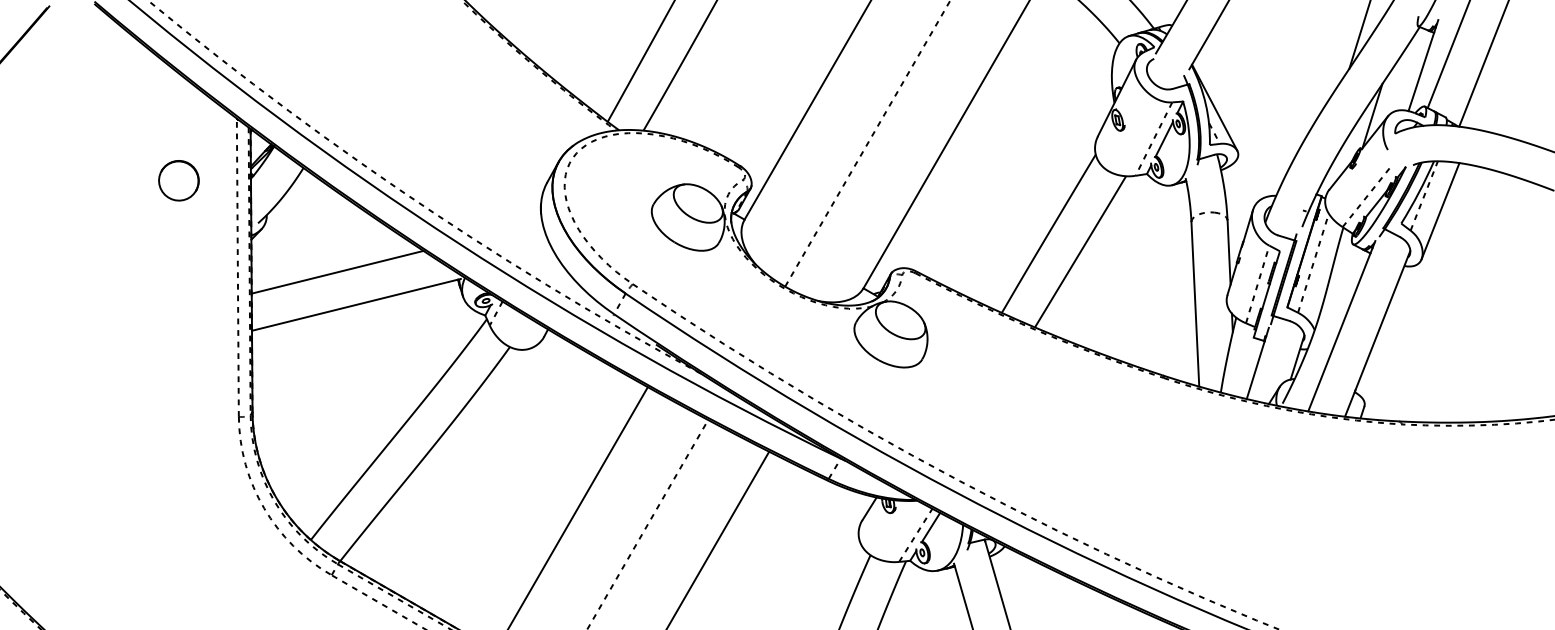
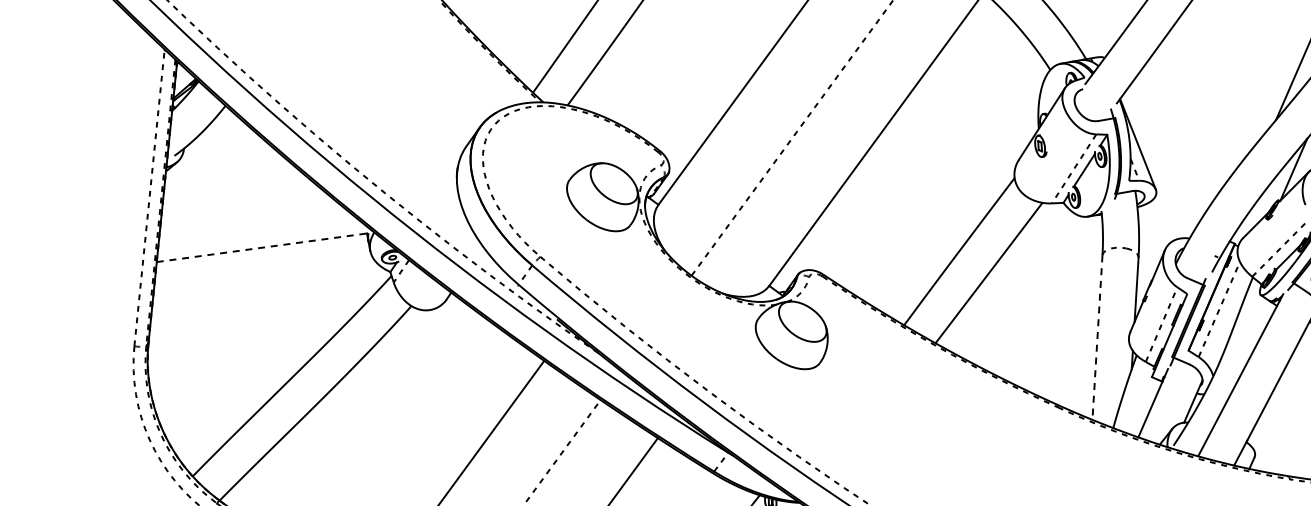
part: (178, 180) -> (99, 104), removed
line: (337, 271) -> (248, 212), removed
line: (356, 304) -> (263, 247), solid -> dashed
line: (1195, 304) -> (1097, 337), solid -> dashed

